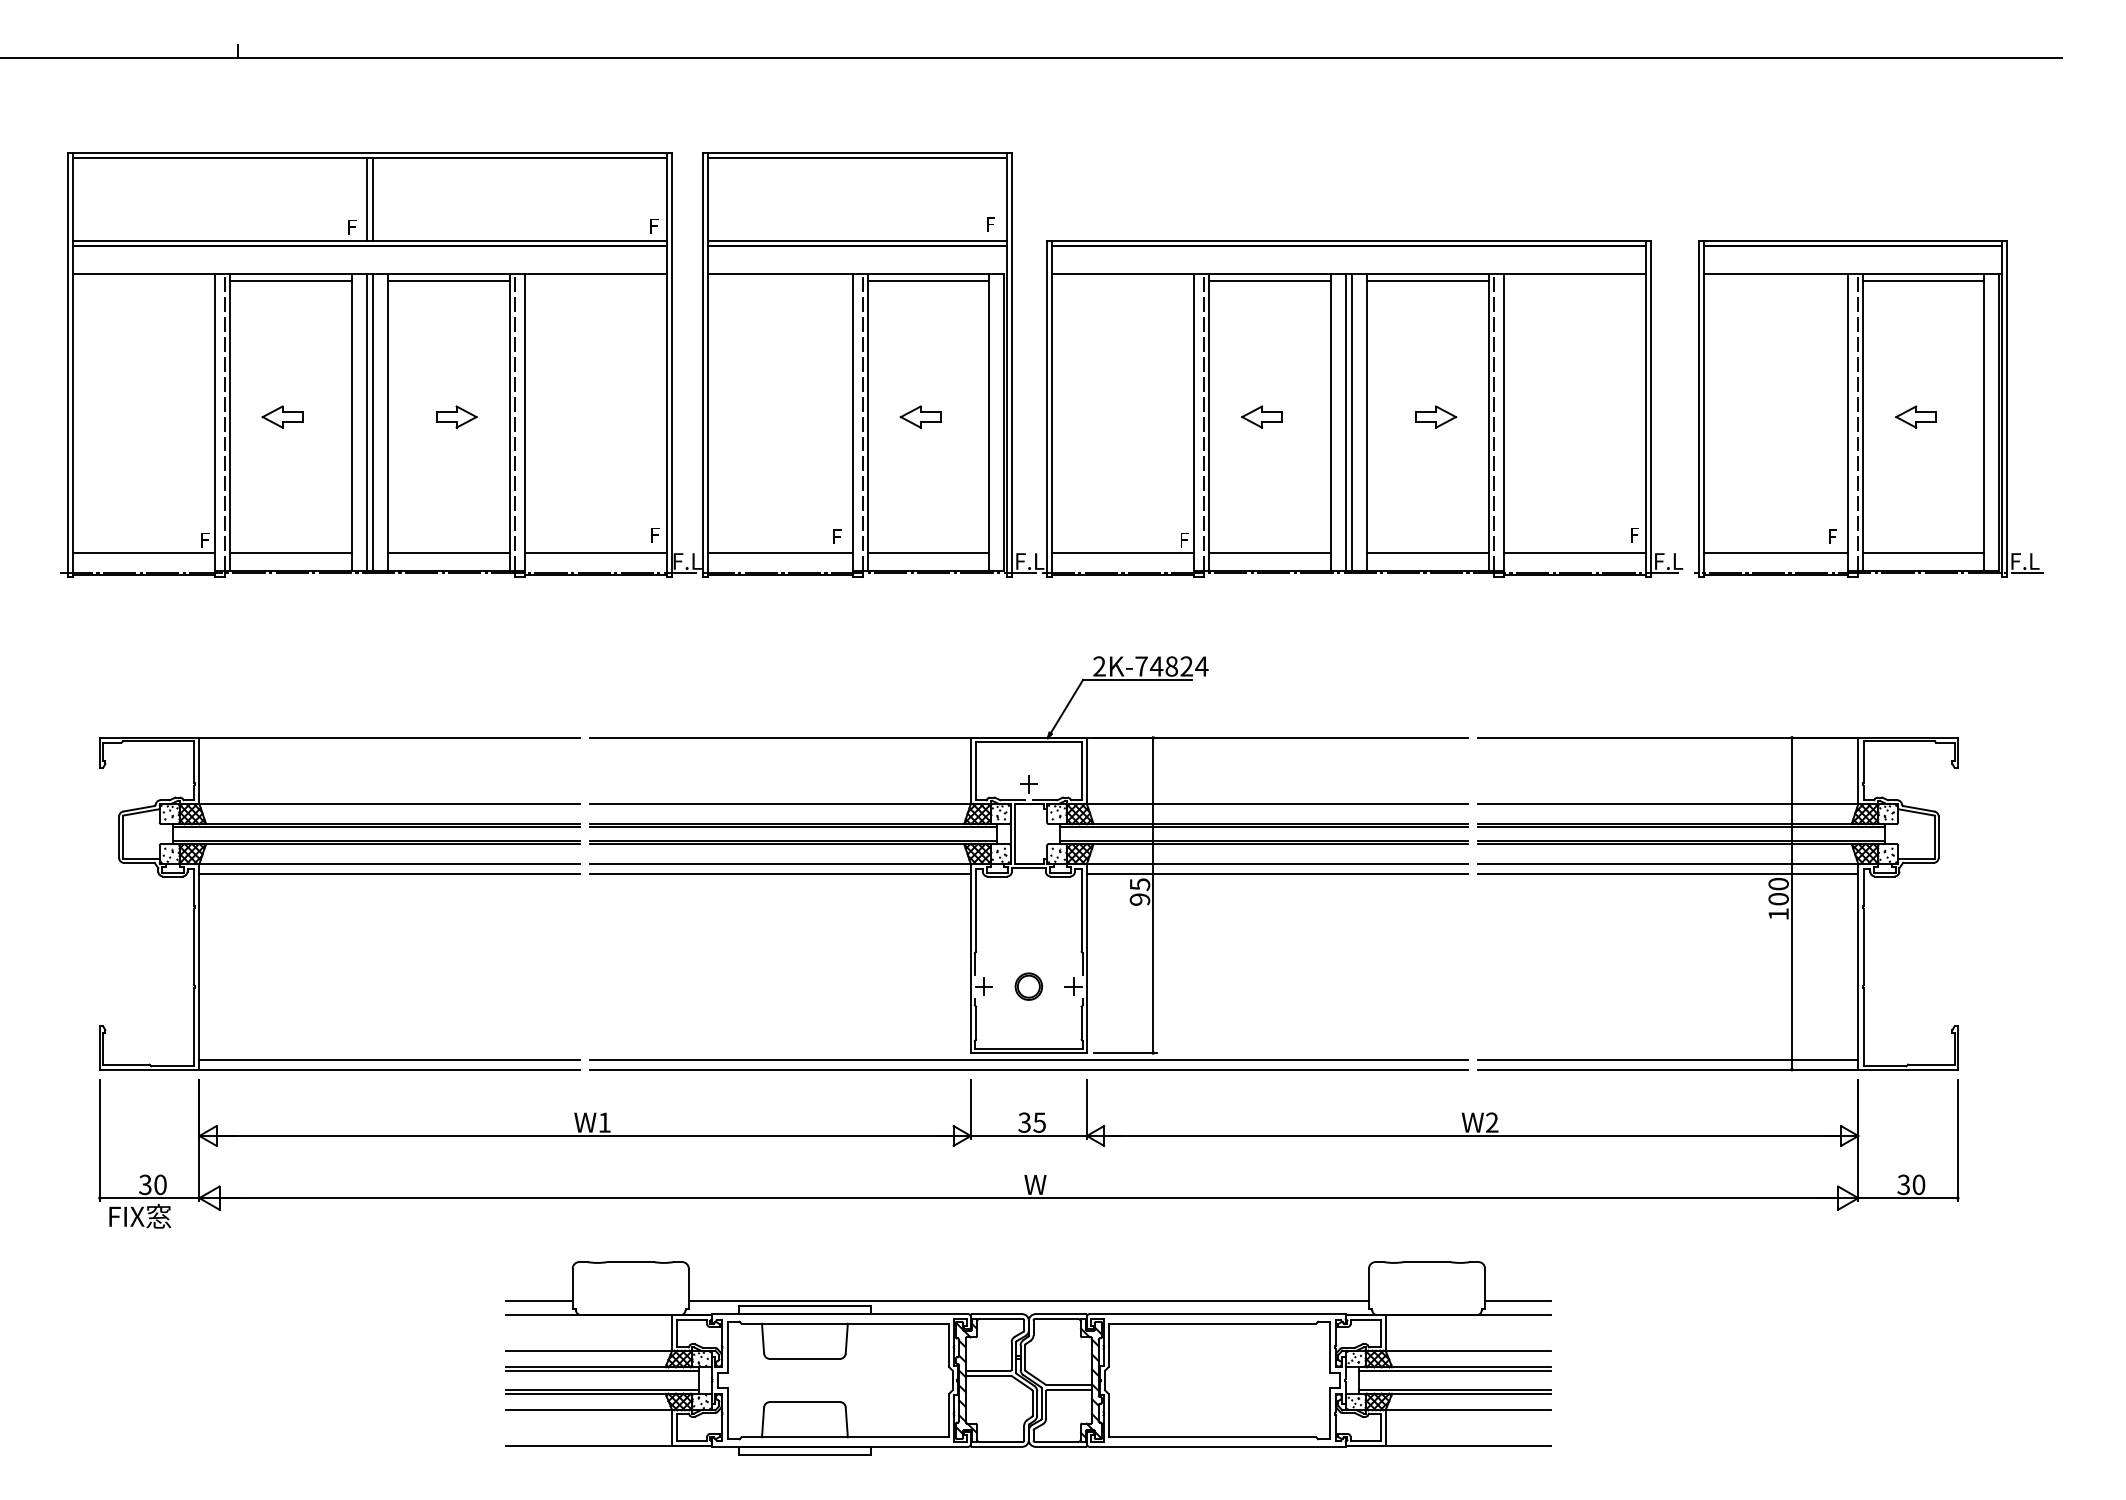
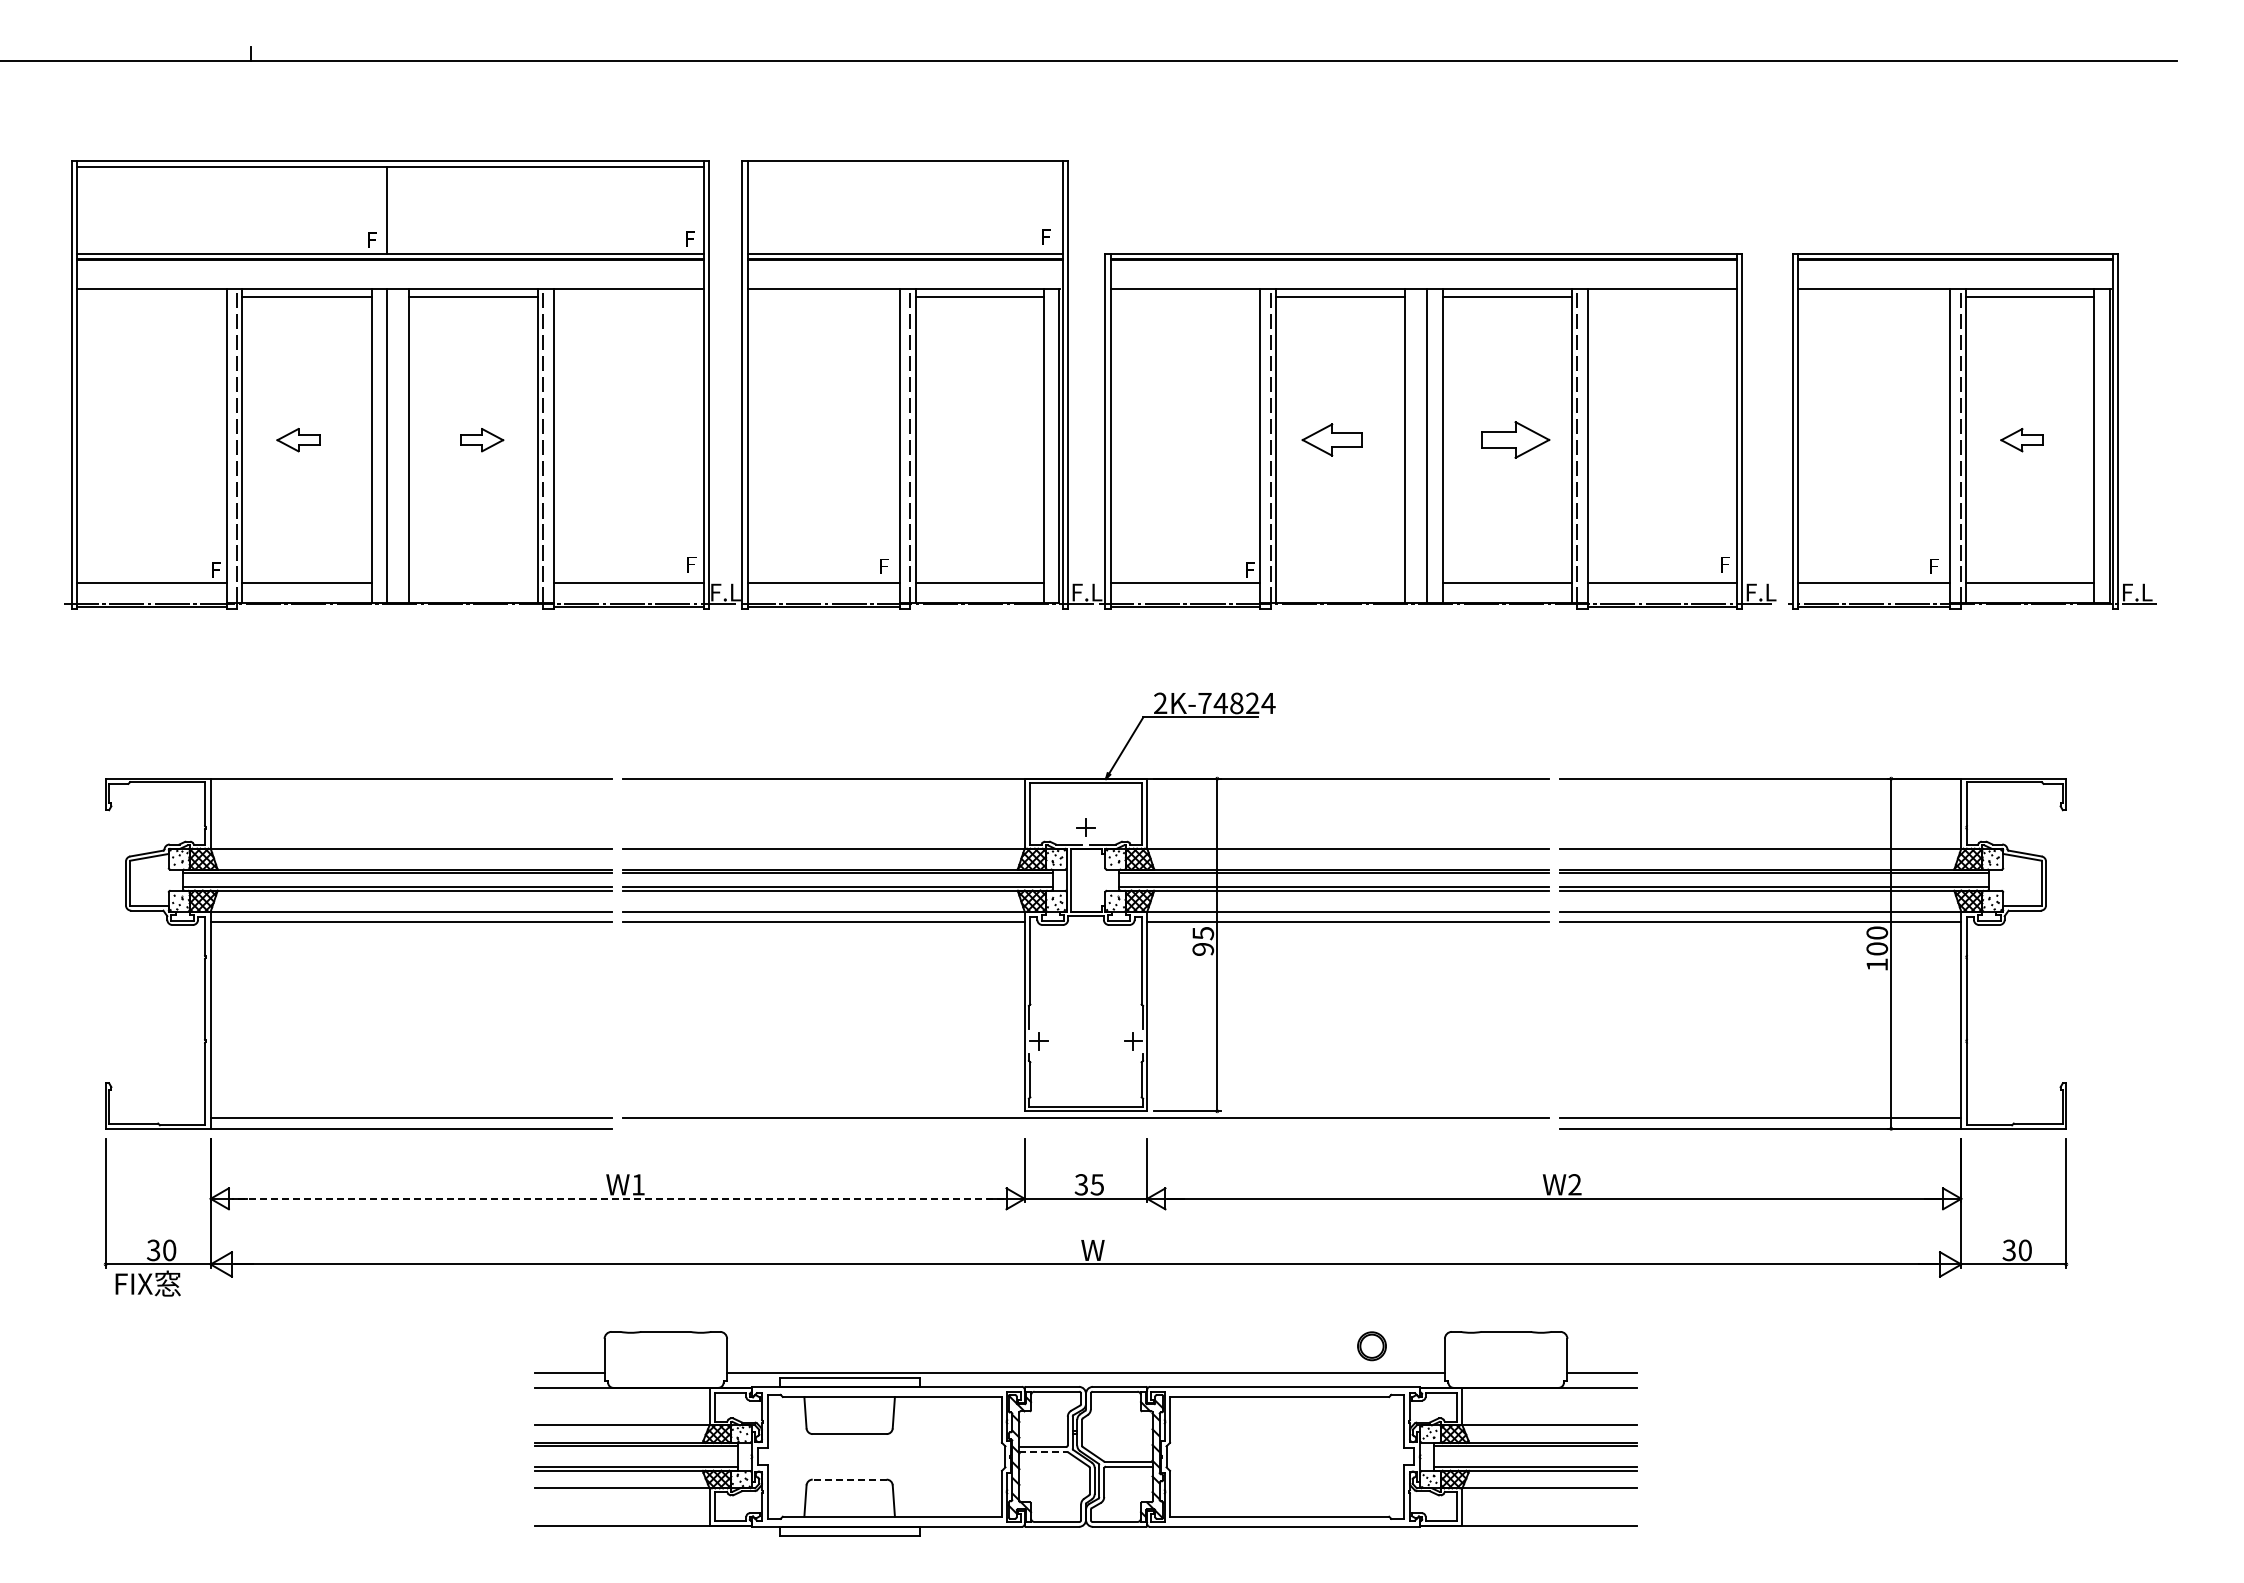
line: (856, 157) -> (904, 166), removed
line: (372, 199) -> (393, 210), removed
part: (920, 417) -> (971, 440), removed
part: (1261, 417) -> (1331, 440), size x1.4
part: (1435, 417) -> (1515, 440), size x1.6
line: (372, 422) -> (393, 445), removed
line: (1345, 422) -> (1420, 445), removed
line: (448, 552) -> (473, 583), removed
line: (1270, 552) -> (1340, 583), removed
part: (1028, 986) -> (1371, 1346), moved
line: (1028, 1069) -> (1085, 1128), removed
line: (584, 1135) -> (617, 1198), solid -> dashed
line: (988, 1375) -> (1043, 1451), solid -> dashed
line: (804, 1401) -> (849, 1479), solid -> dashed

